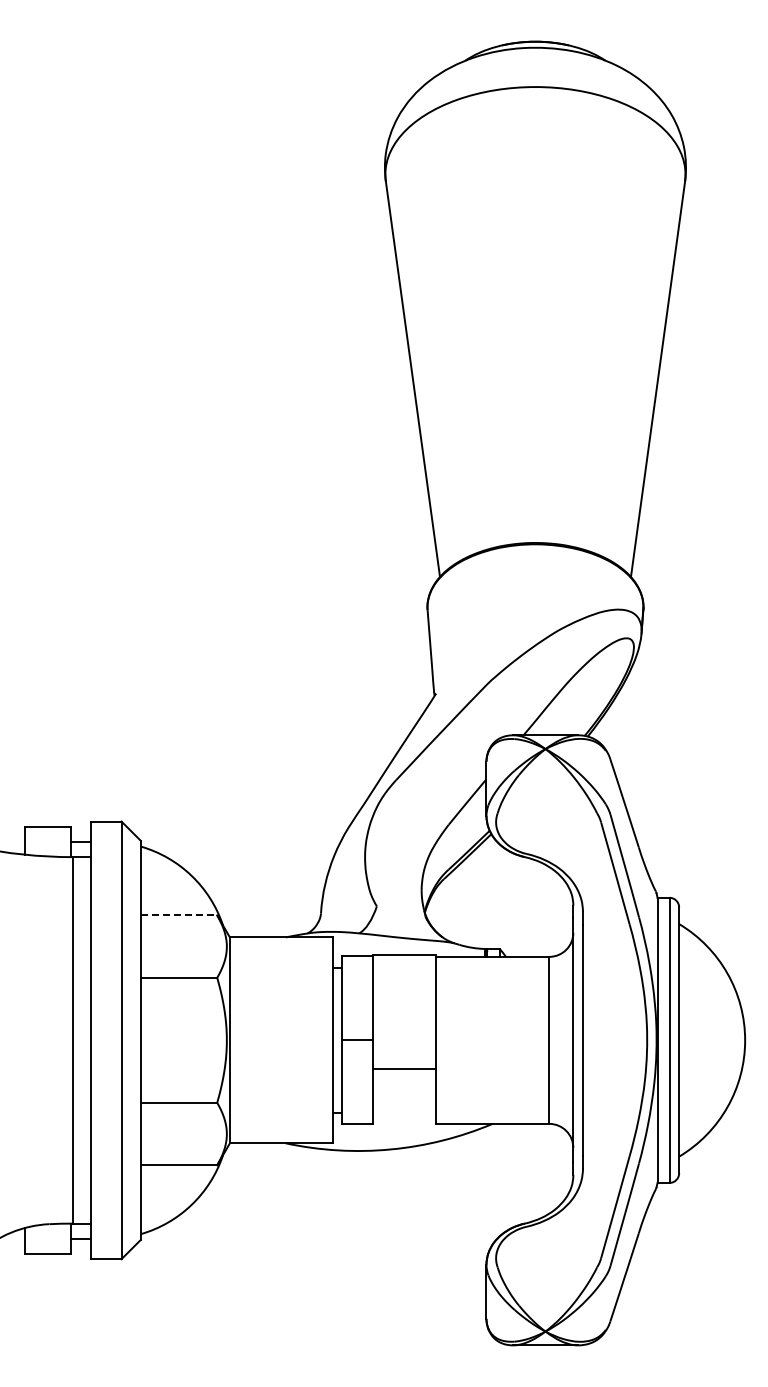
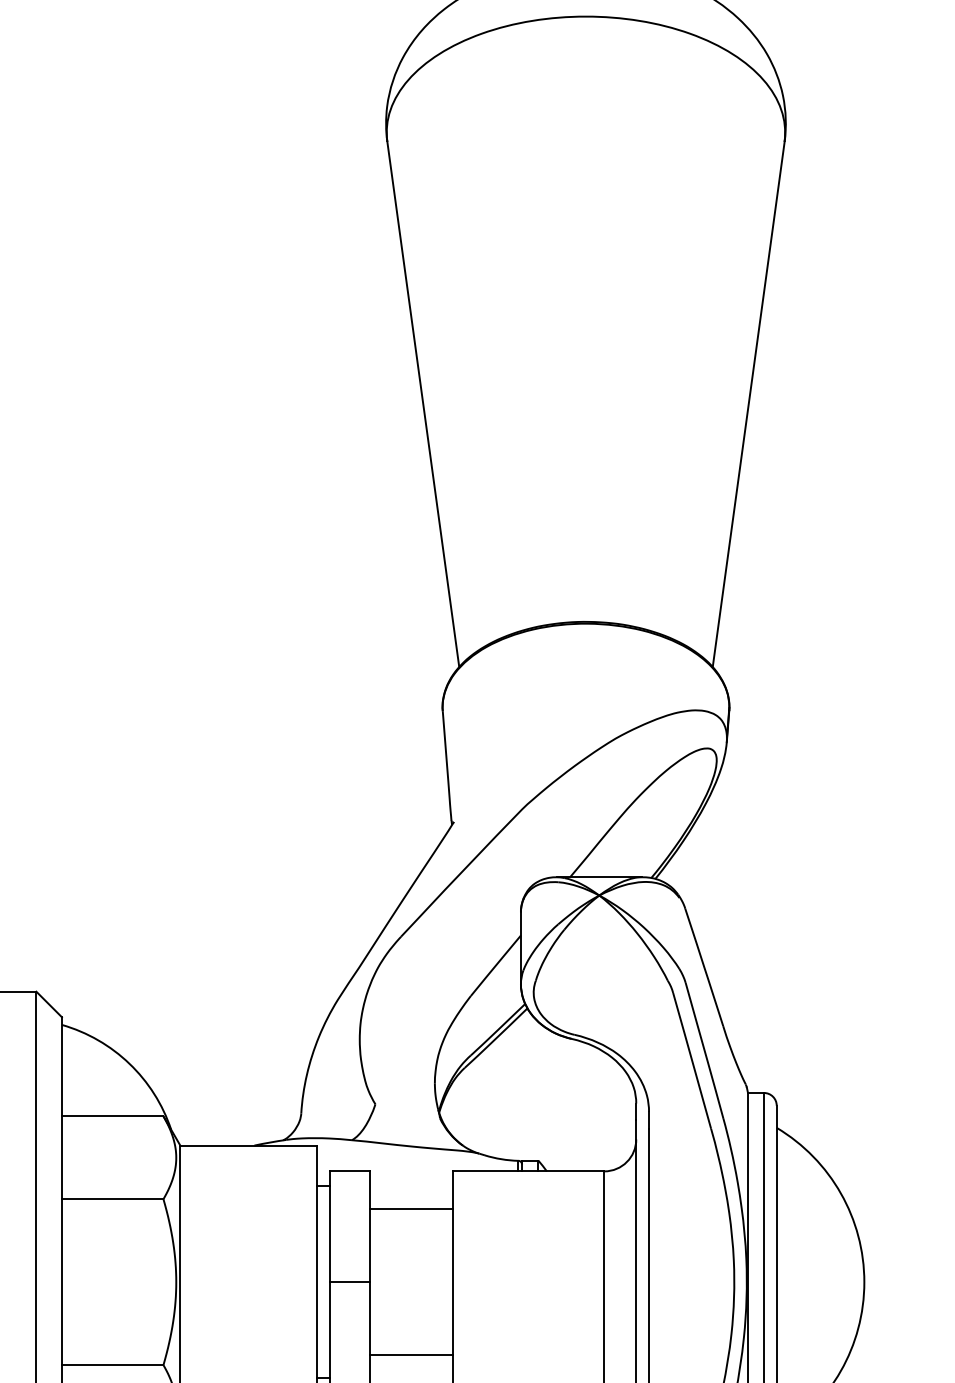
line: (179, 915) -> (113, 1116), dashed -> solid
line: (403, 954) -> (410, 1209), moved
line: (403, 1069) -> (410, 1355), moved

